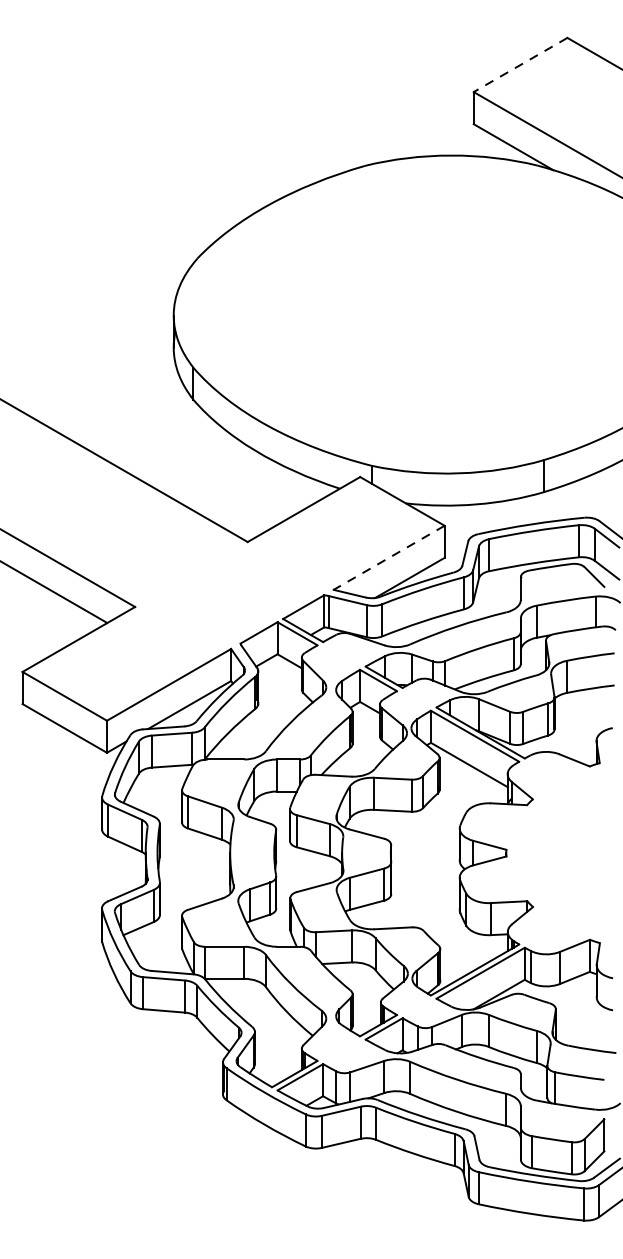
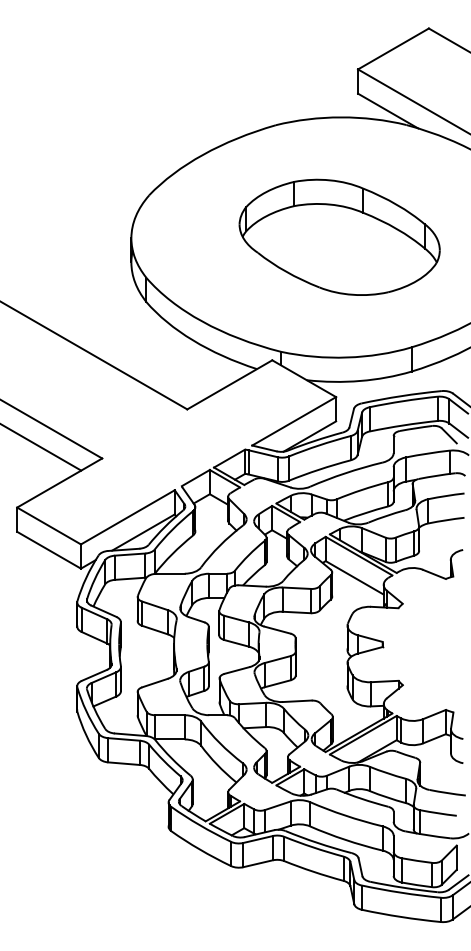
line: (520, 64) -> (393, 48), dashed -> solid
part: (449, 313) -> (339, 236), added
line: (388, 558) -> (293, 421), dashed -> solid

